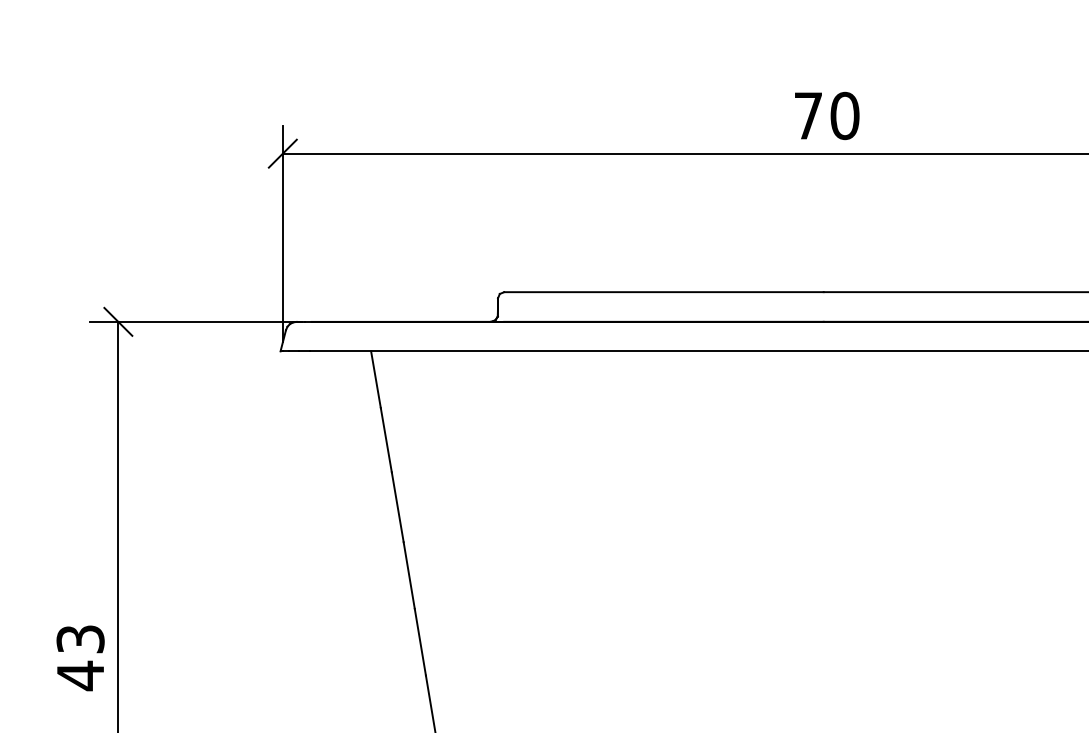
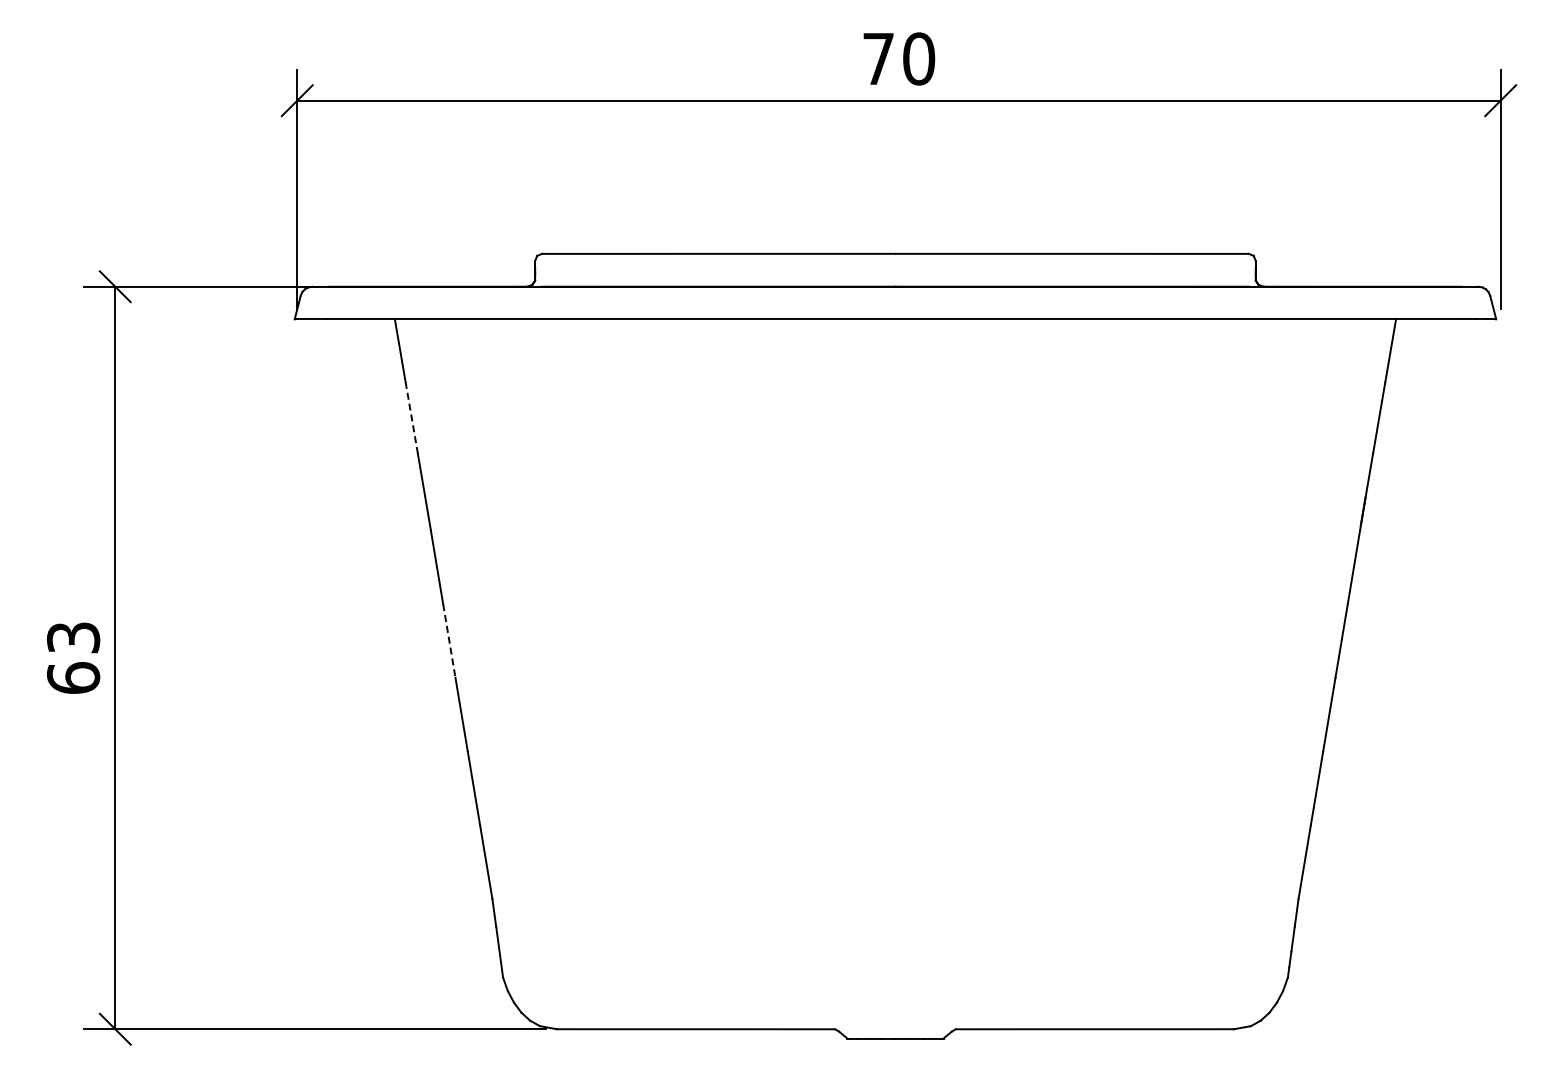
line: (386, 441) -> (411, 418), solid -> dashed
line: (420, 642) -> (449, 641), solid -> dashed
text: (80, 676) -> (73, 678), 43 -> 63

